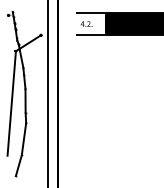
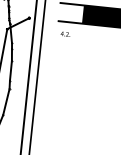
text: (86, 23) -> (65, 33), moved

